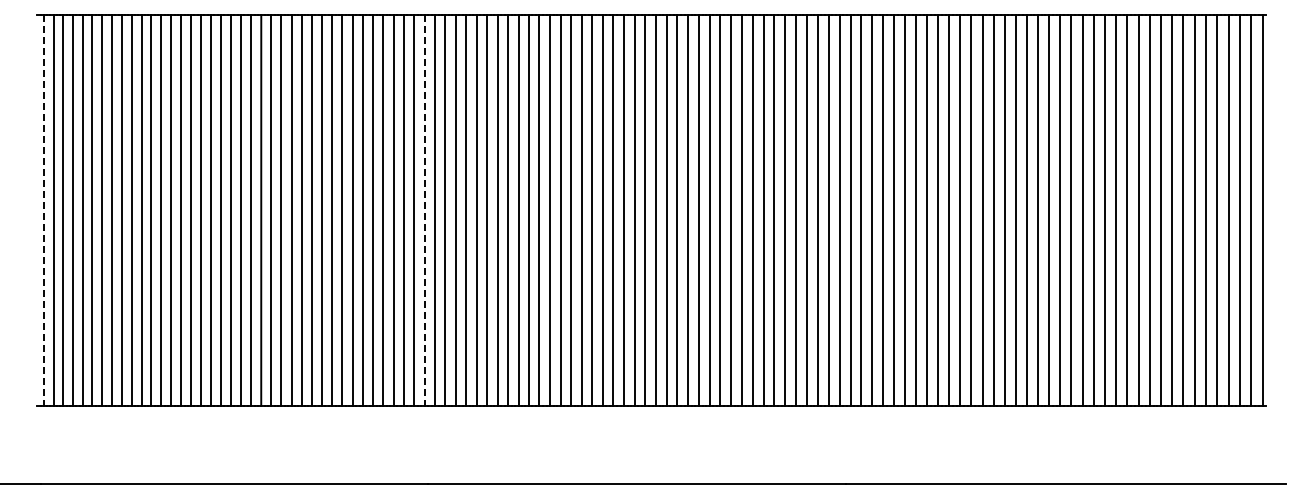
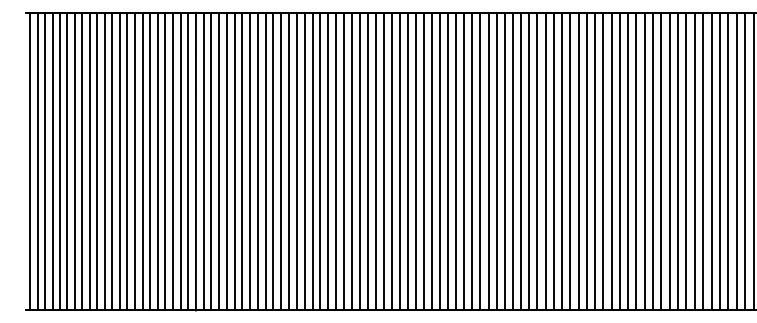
line: (43, 210) -> (30, 161), dashed -> solid
line: (424, 210) -> (320, 161), dashed -> solid

